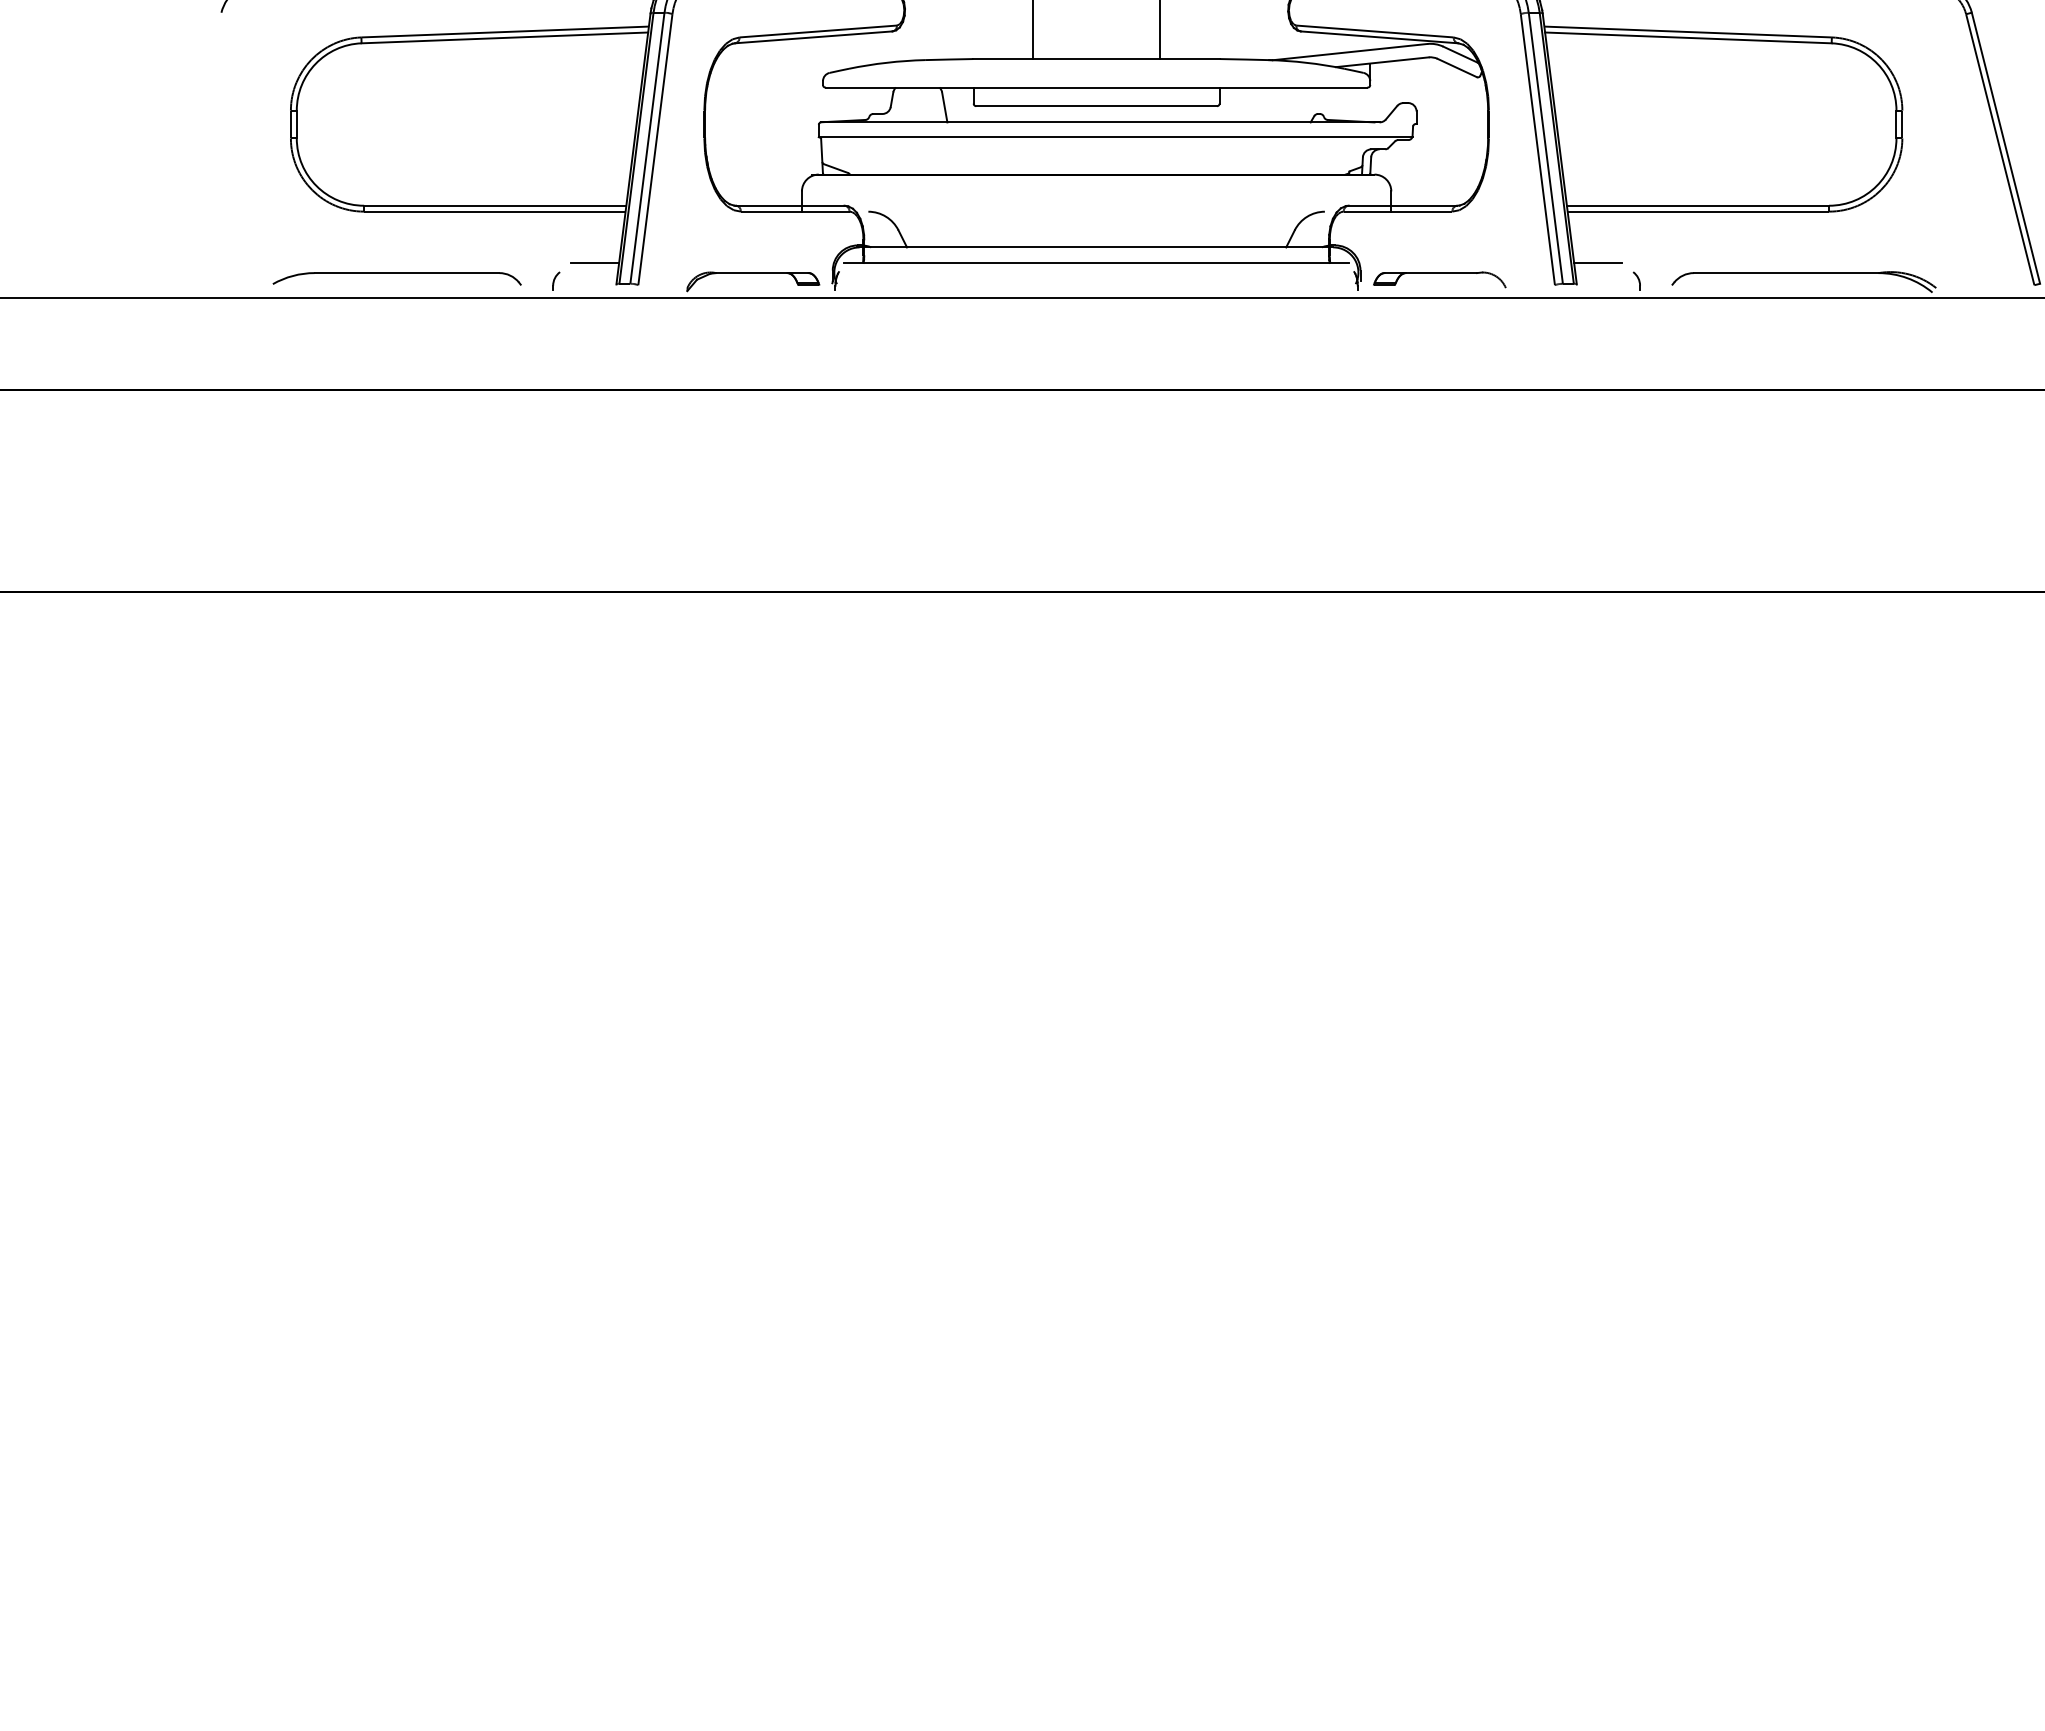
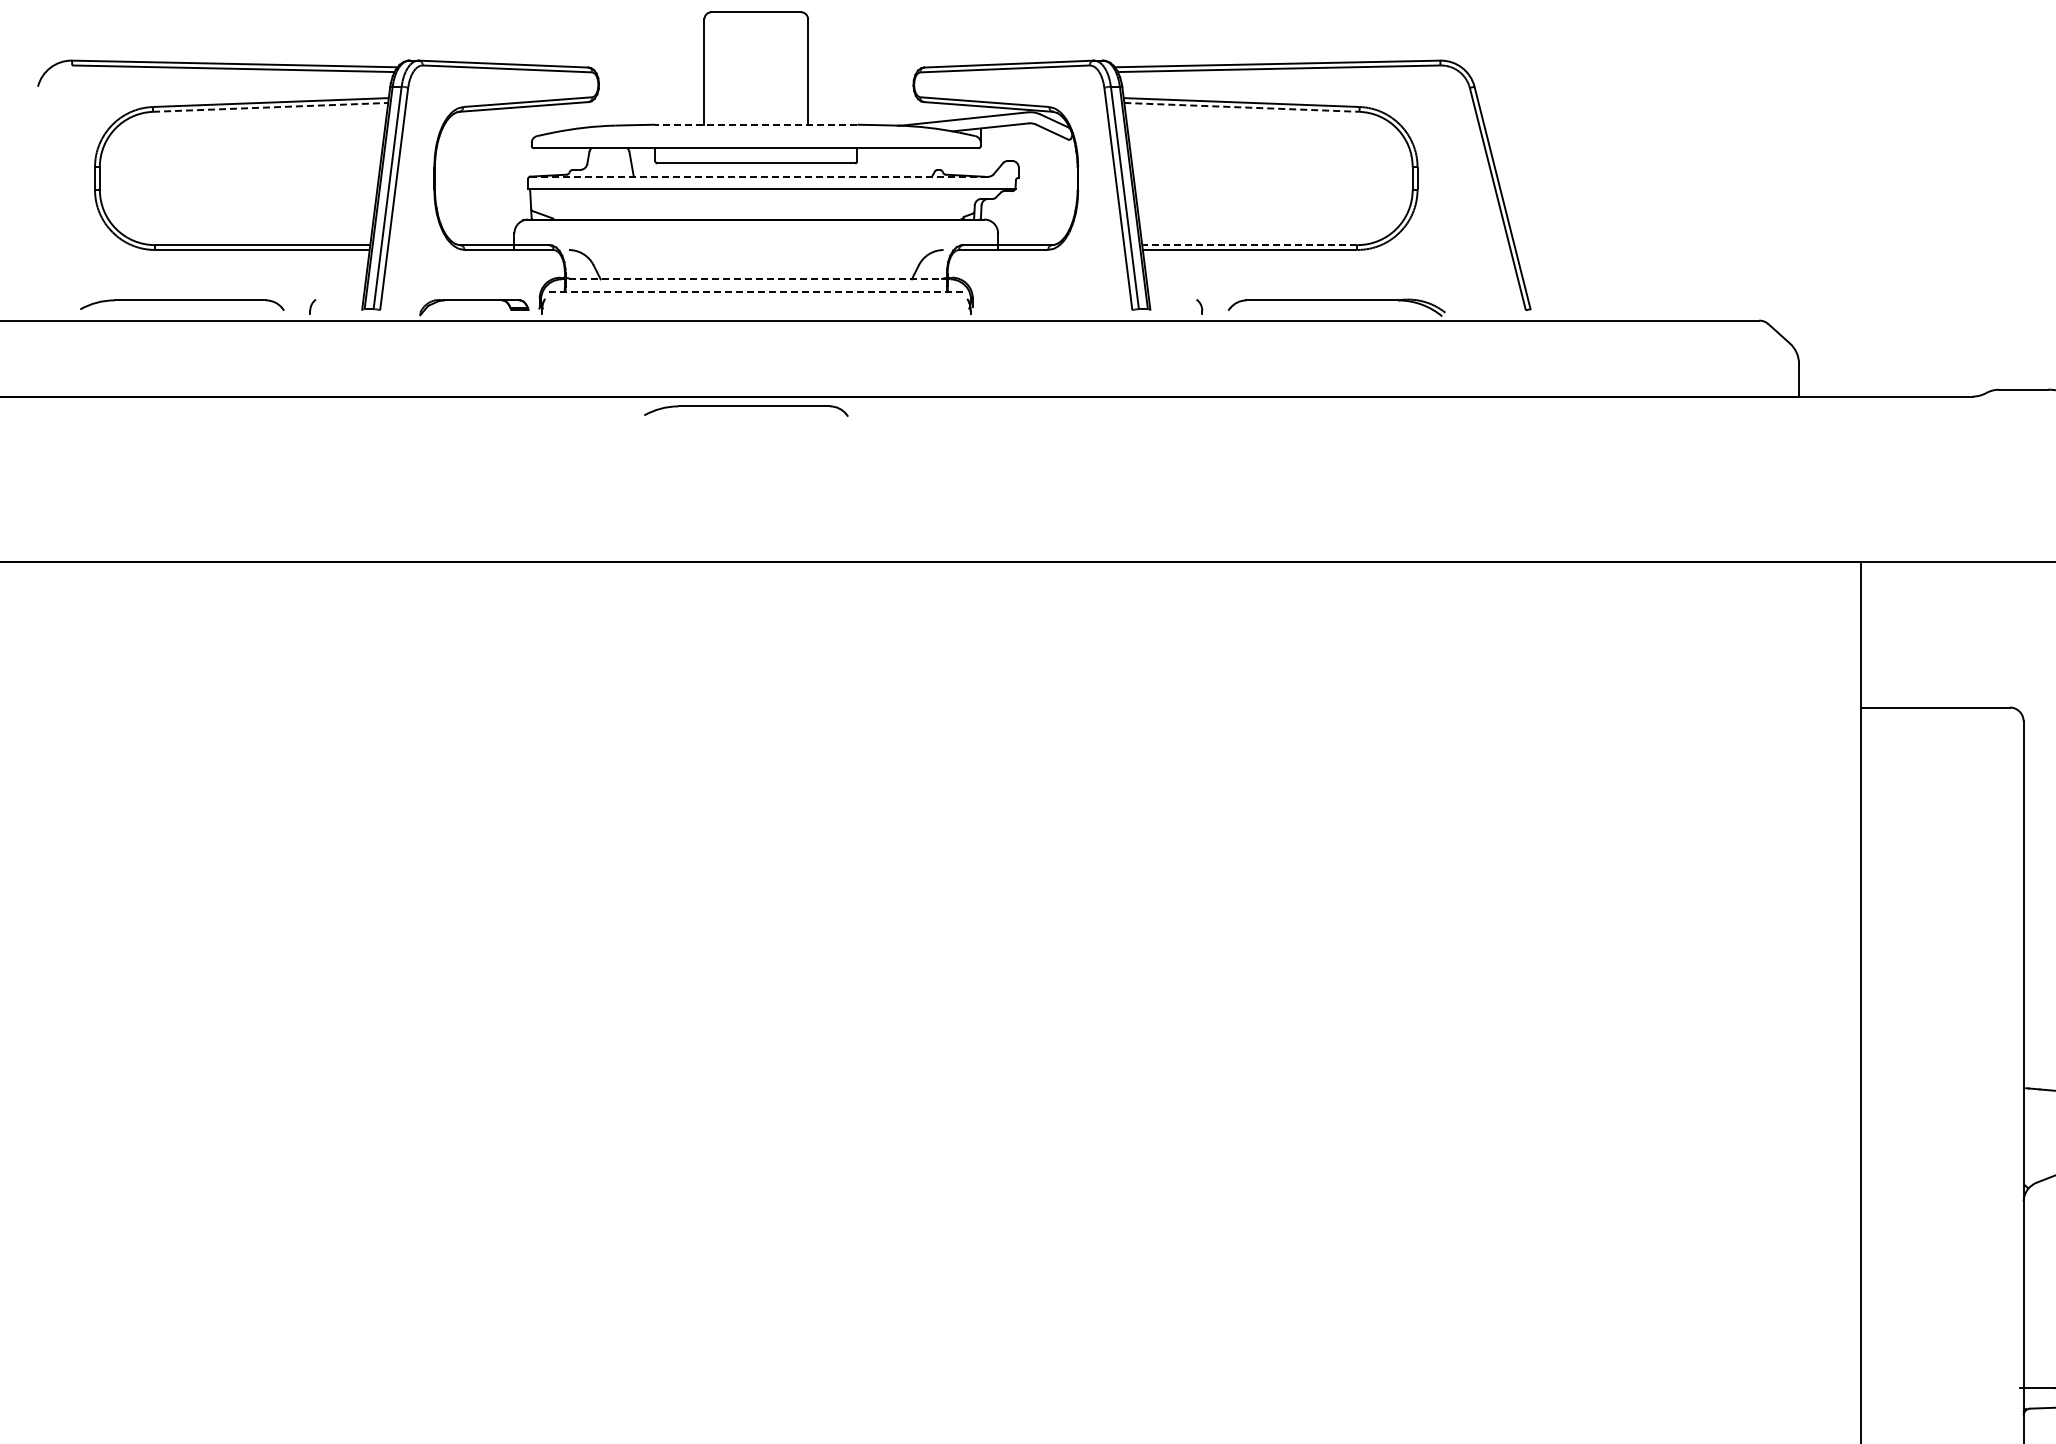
line: (504, 38) -> (270, 107), solid -> dashed
line: (1687, 38) -> (1241, 107), solid -> dashed
line: (1095, 58) -> (755, 124), solid -> dashed
line: (1100, 122) -> (759, 176), solid -> dashed
line: (1697, 206) -> (1249, 245), solid -> dashed
line: (1094, 247) -> (754, 279), solid -> dashed
line: (594, 263) -> (344, 292), removed
line: (1095, 263) -> (755, 292), solid -> dashed
line: (1597, 263) -> (1167, 292), removed
part: (1439, 279) -> (1037, 305), removed
part: (1084, 407) -> (746, 410), added

